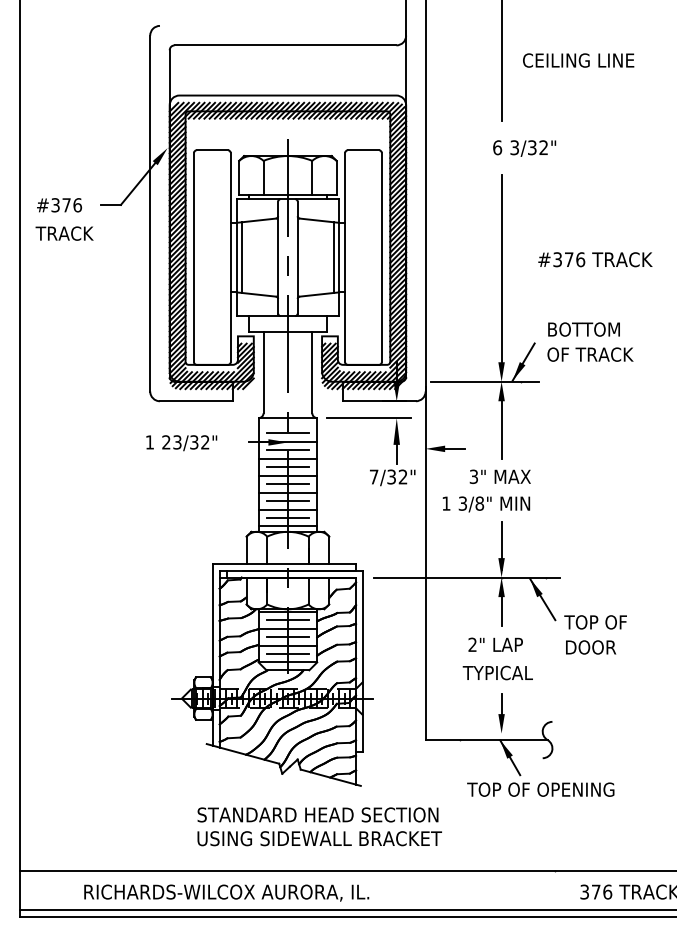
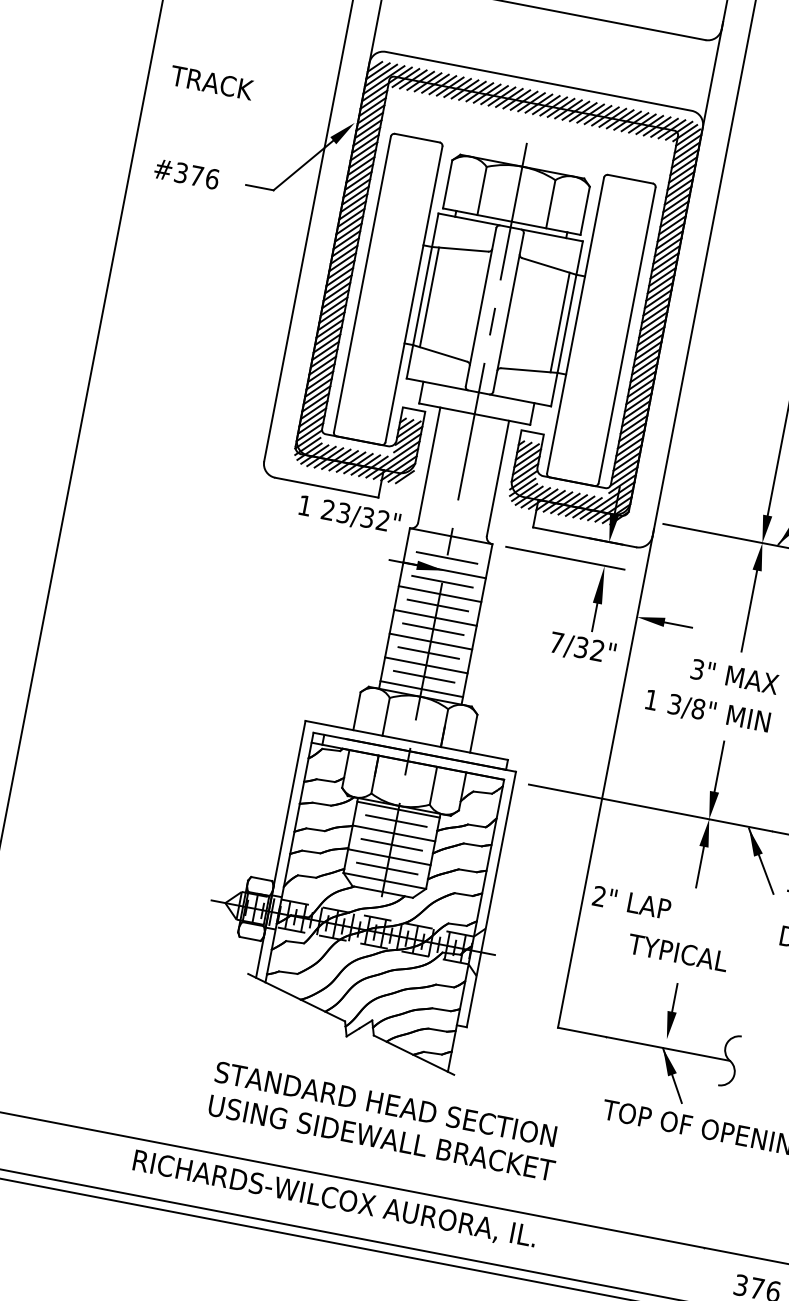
text: (64, 233) -> (211, 82), moved
text: (181, 443) -> (349, 515), moved
text: (495, 644) -> (631, 902), moved
text: (226, 892) -> (334, 1198), moved

